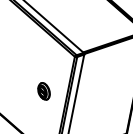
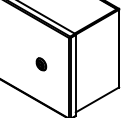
part: (44, 91) -> (41, 64), moved

